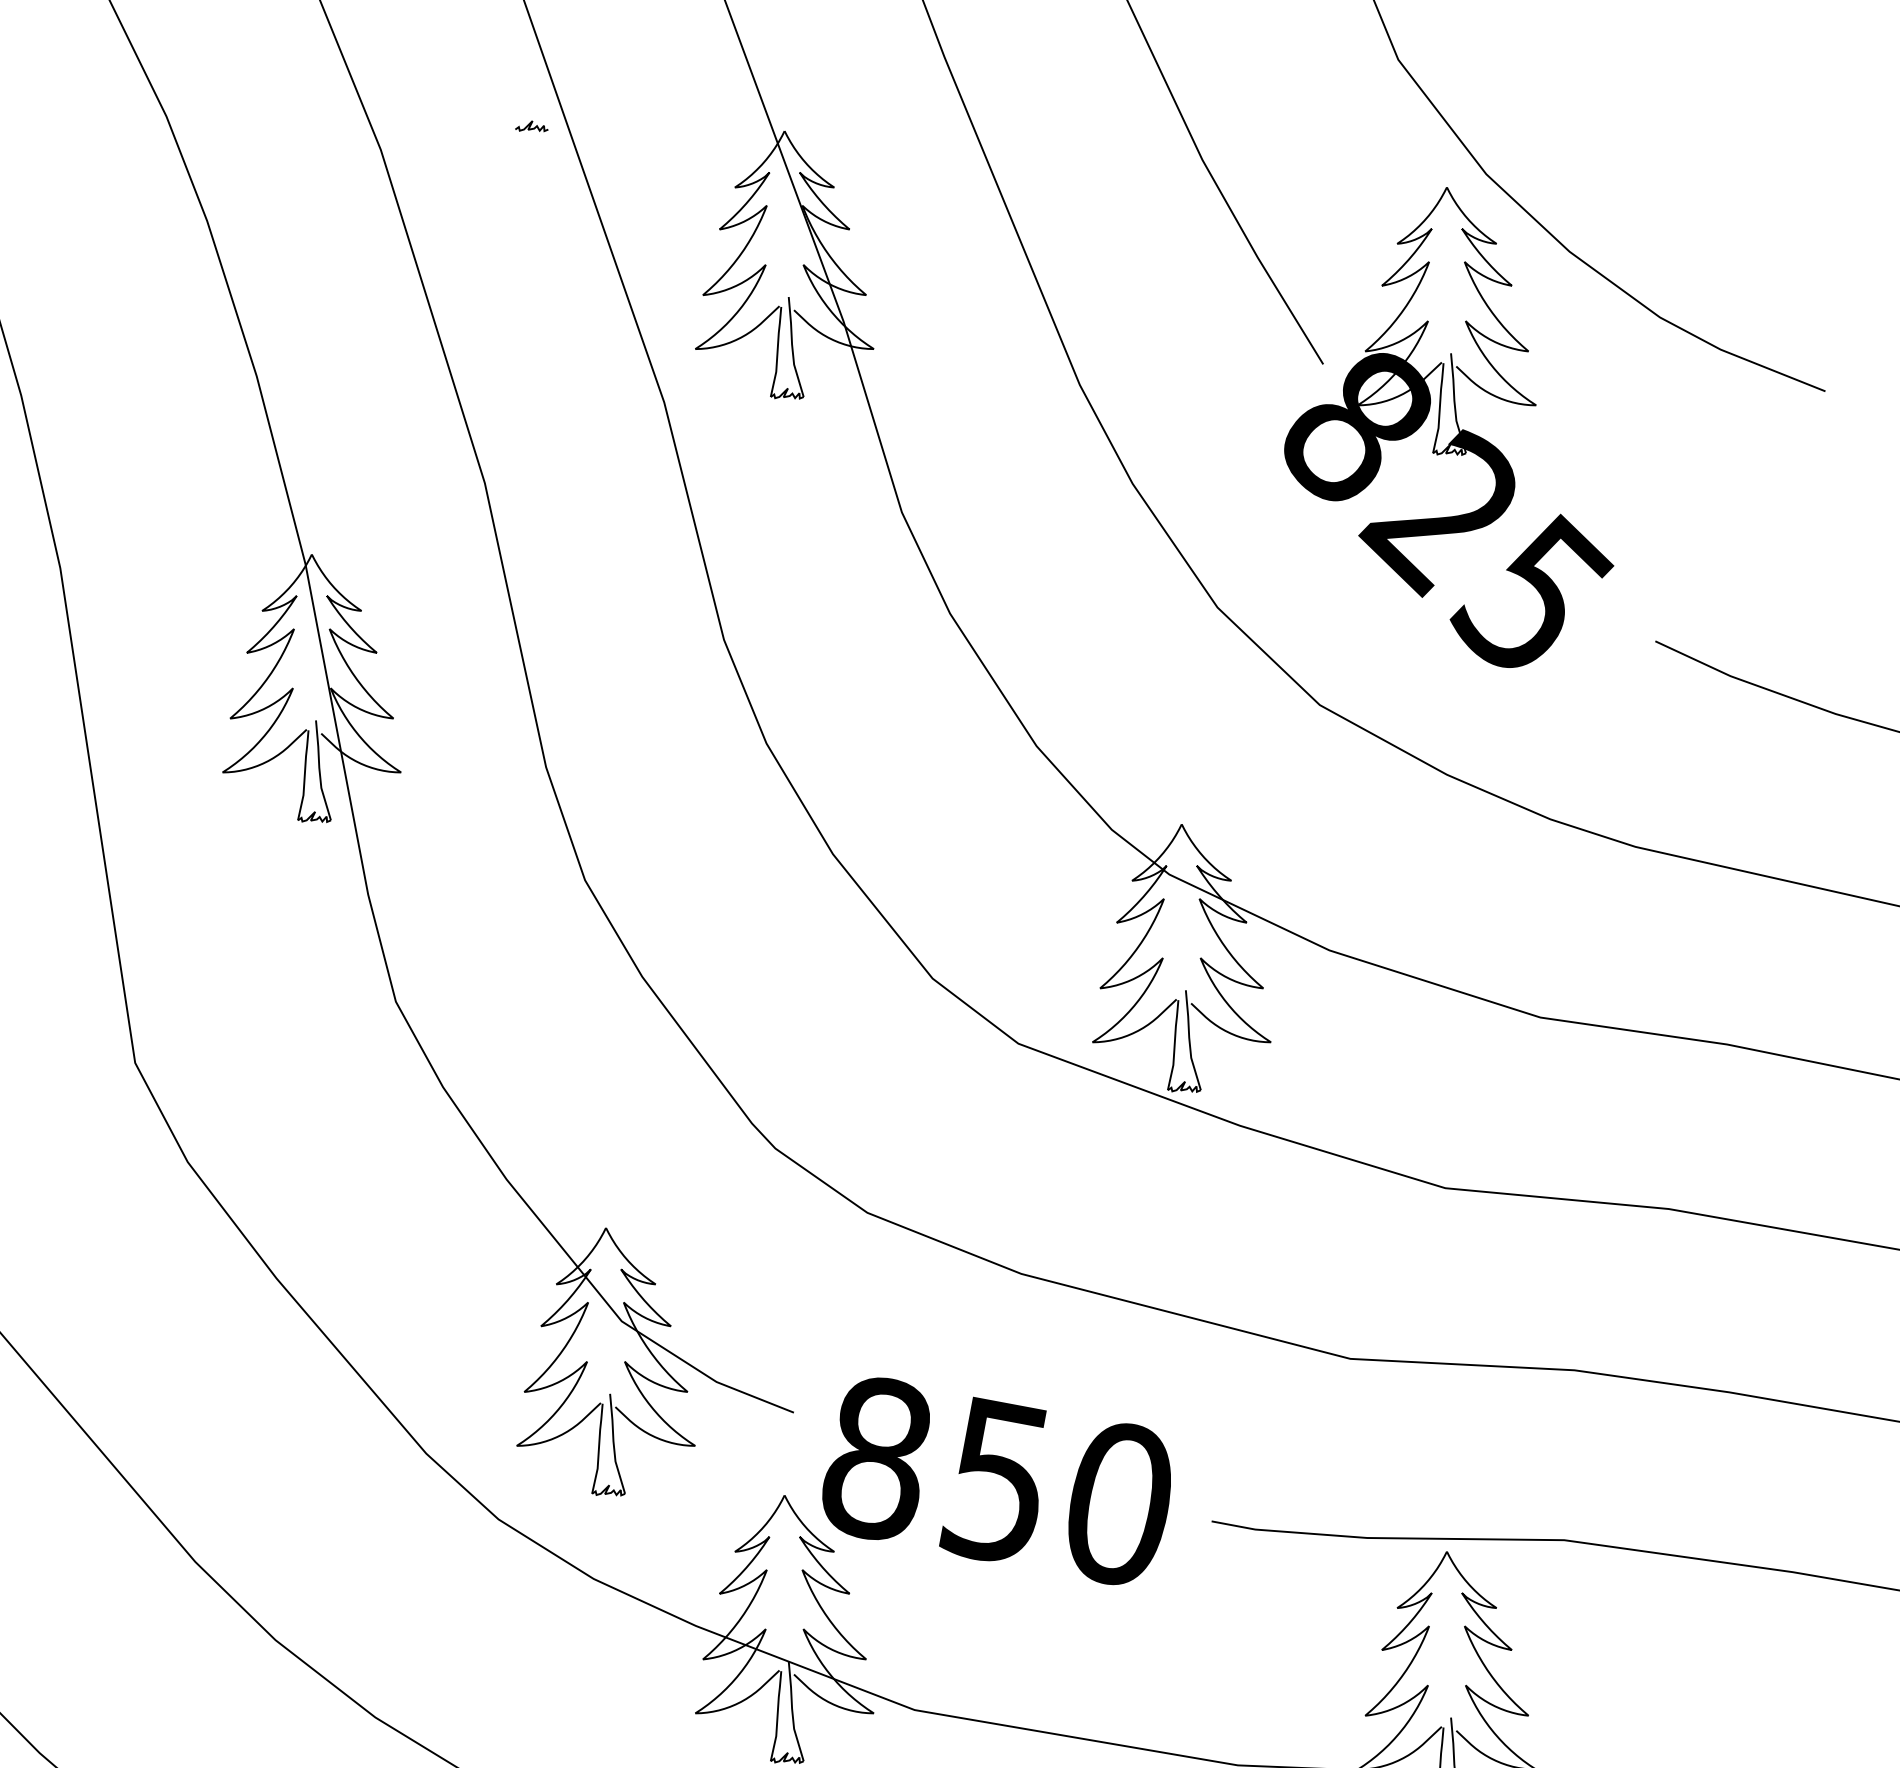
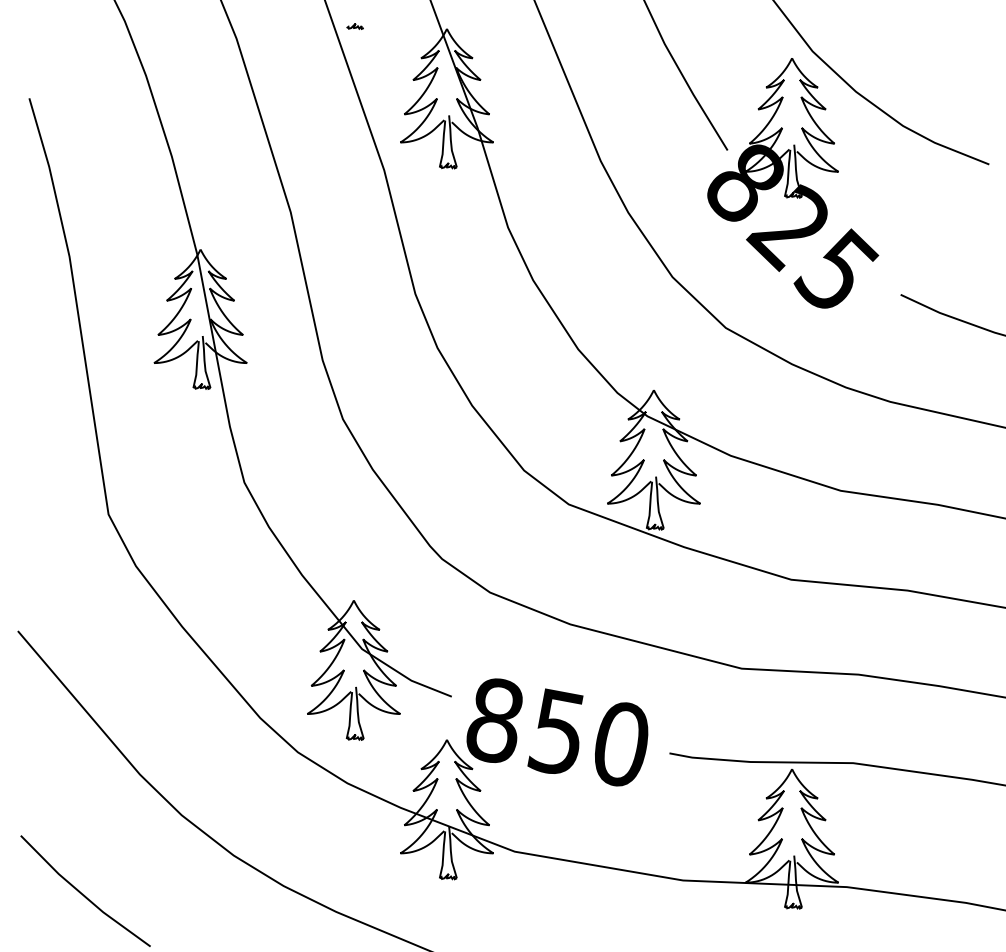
curve: (530, 126) -> (354, 26), moved

